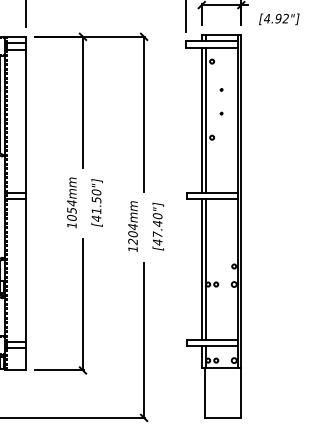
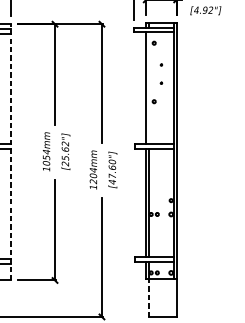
line: (205, 119) -> (149, 87), removed
line: (25, 203) -> (10, 152), solid -> dashed
text: (96, 205) -> (65, 153), [41.50"] -> [25.62"]
text: (157, 223) -> (112, 167), [47.40"] -> [47.60"]
line: (204, 393) -> (148, 298), solid -> dashed

